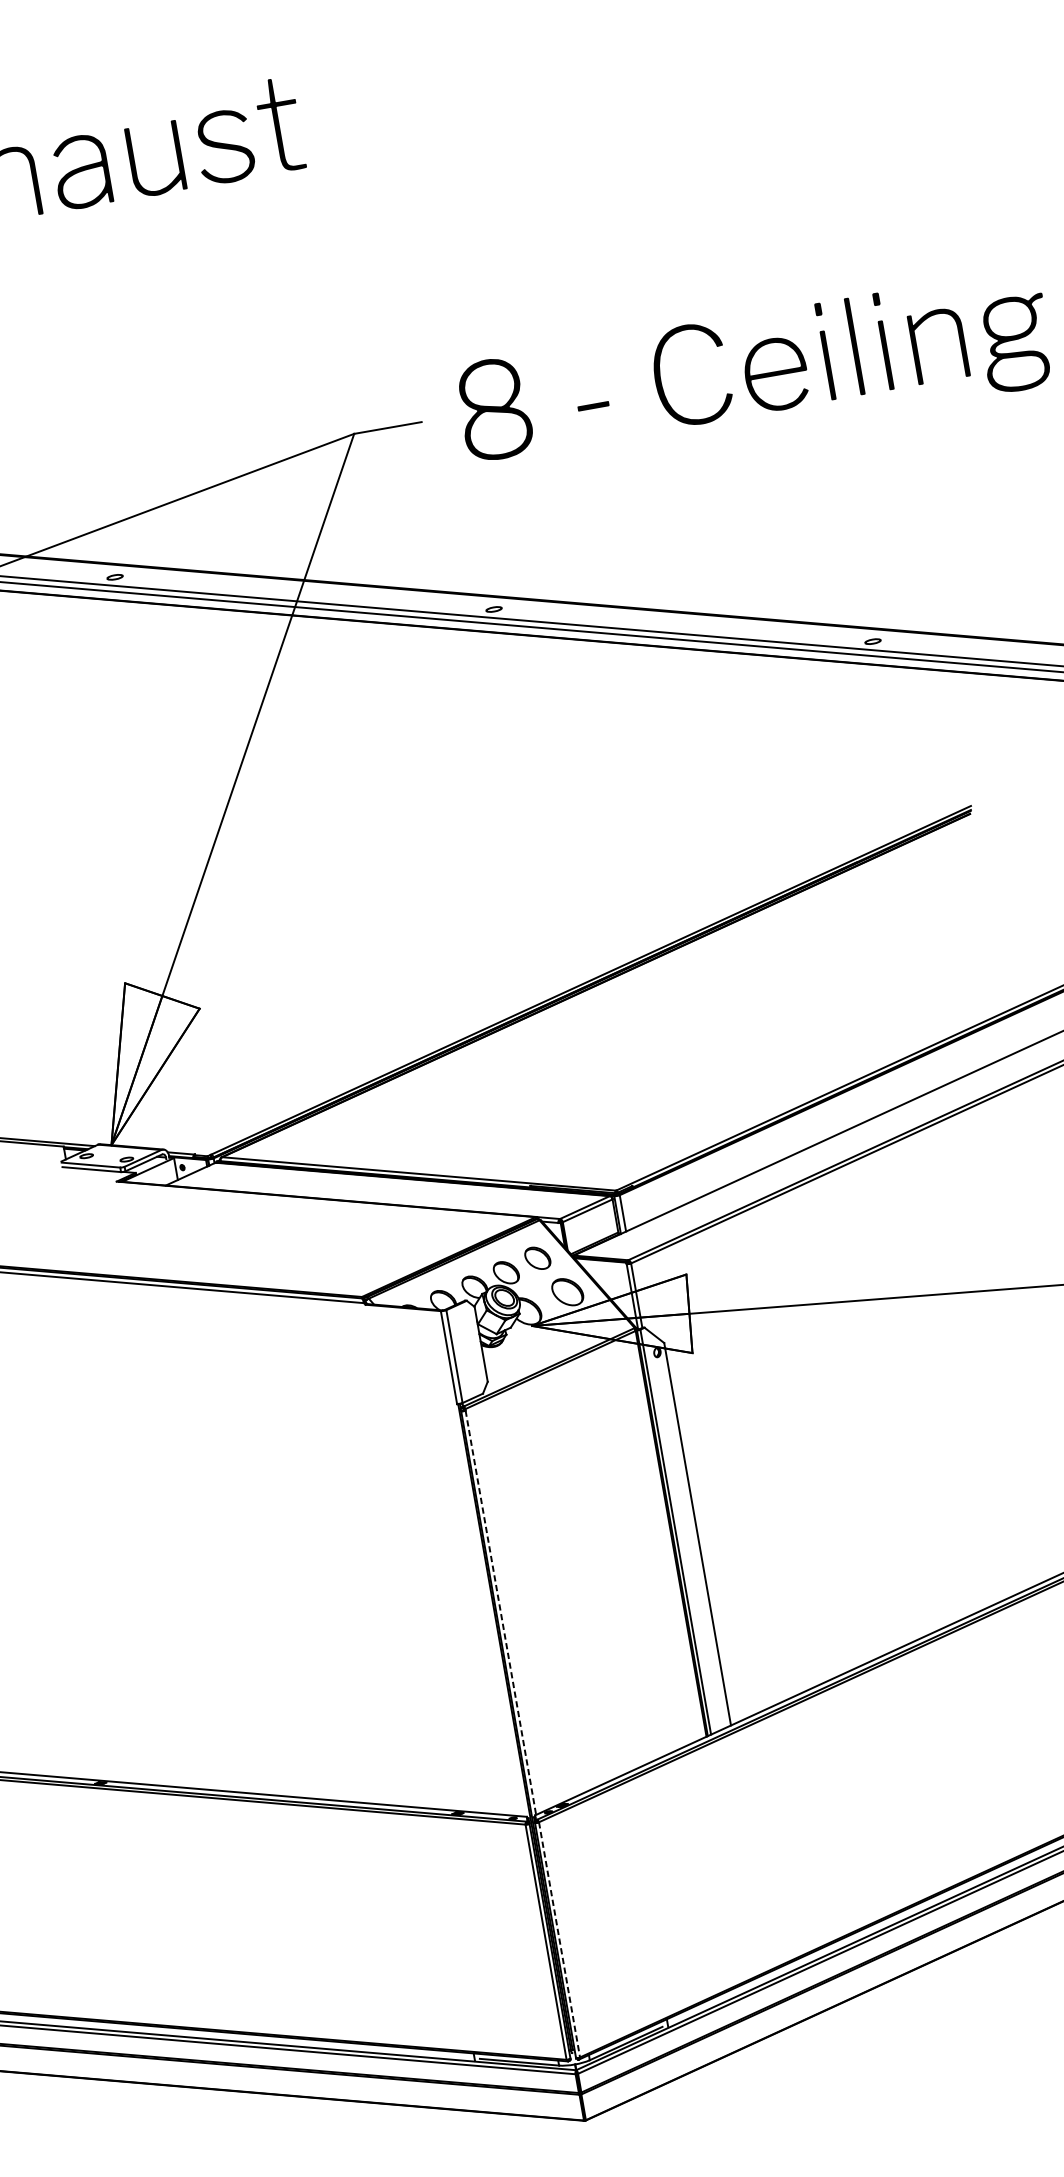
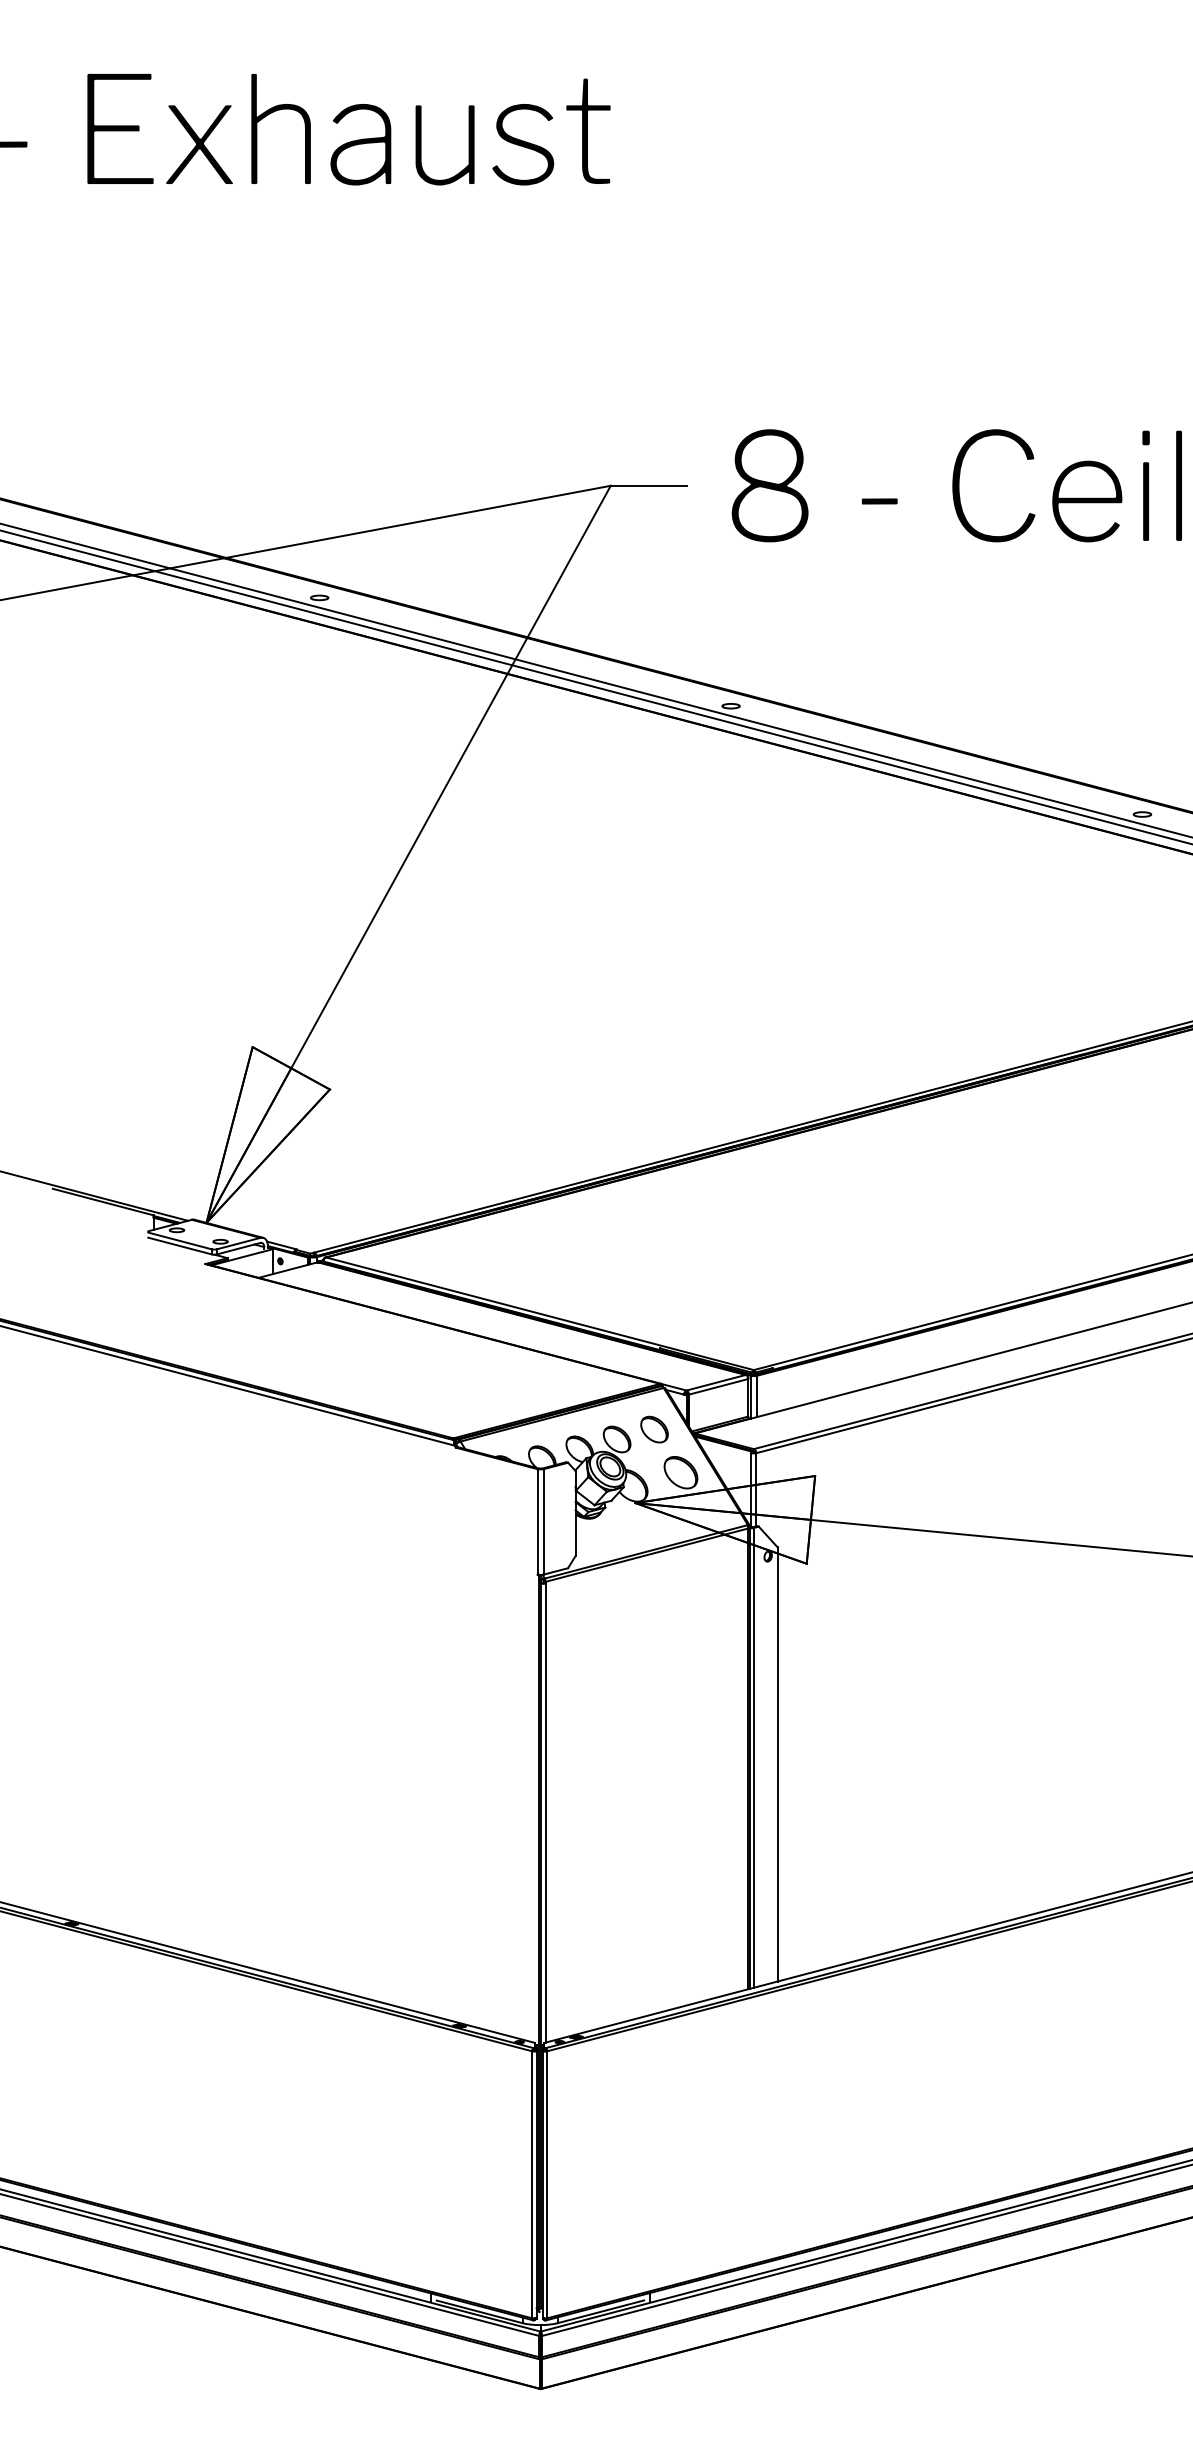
line: (500, 1613) -> (545, 1813), dashed -> solid
line: (559, 1939) -> (547, 2184), dashed -> solid

